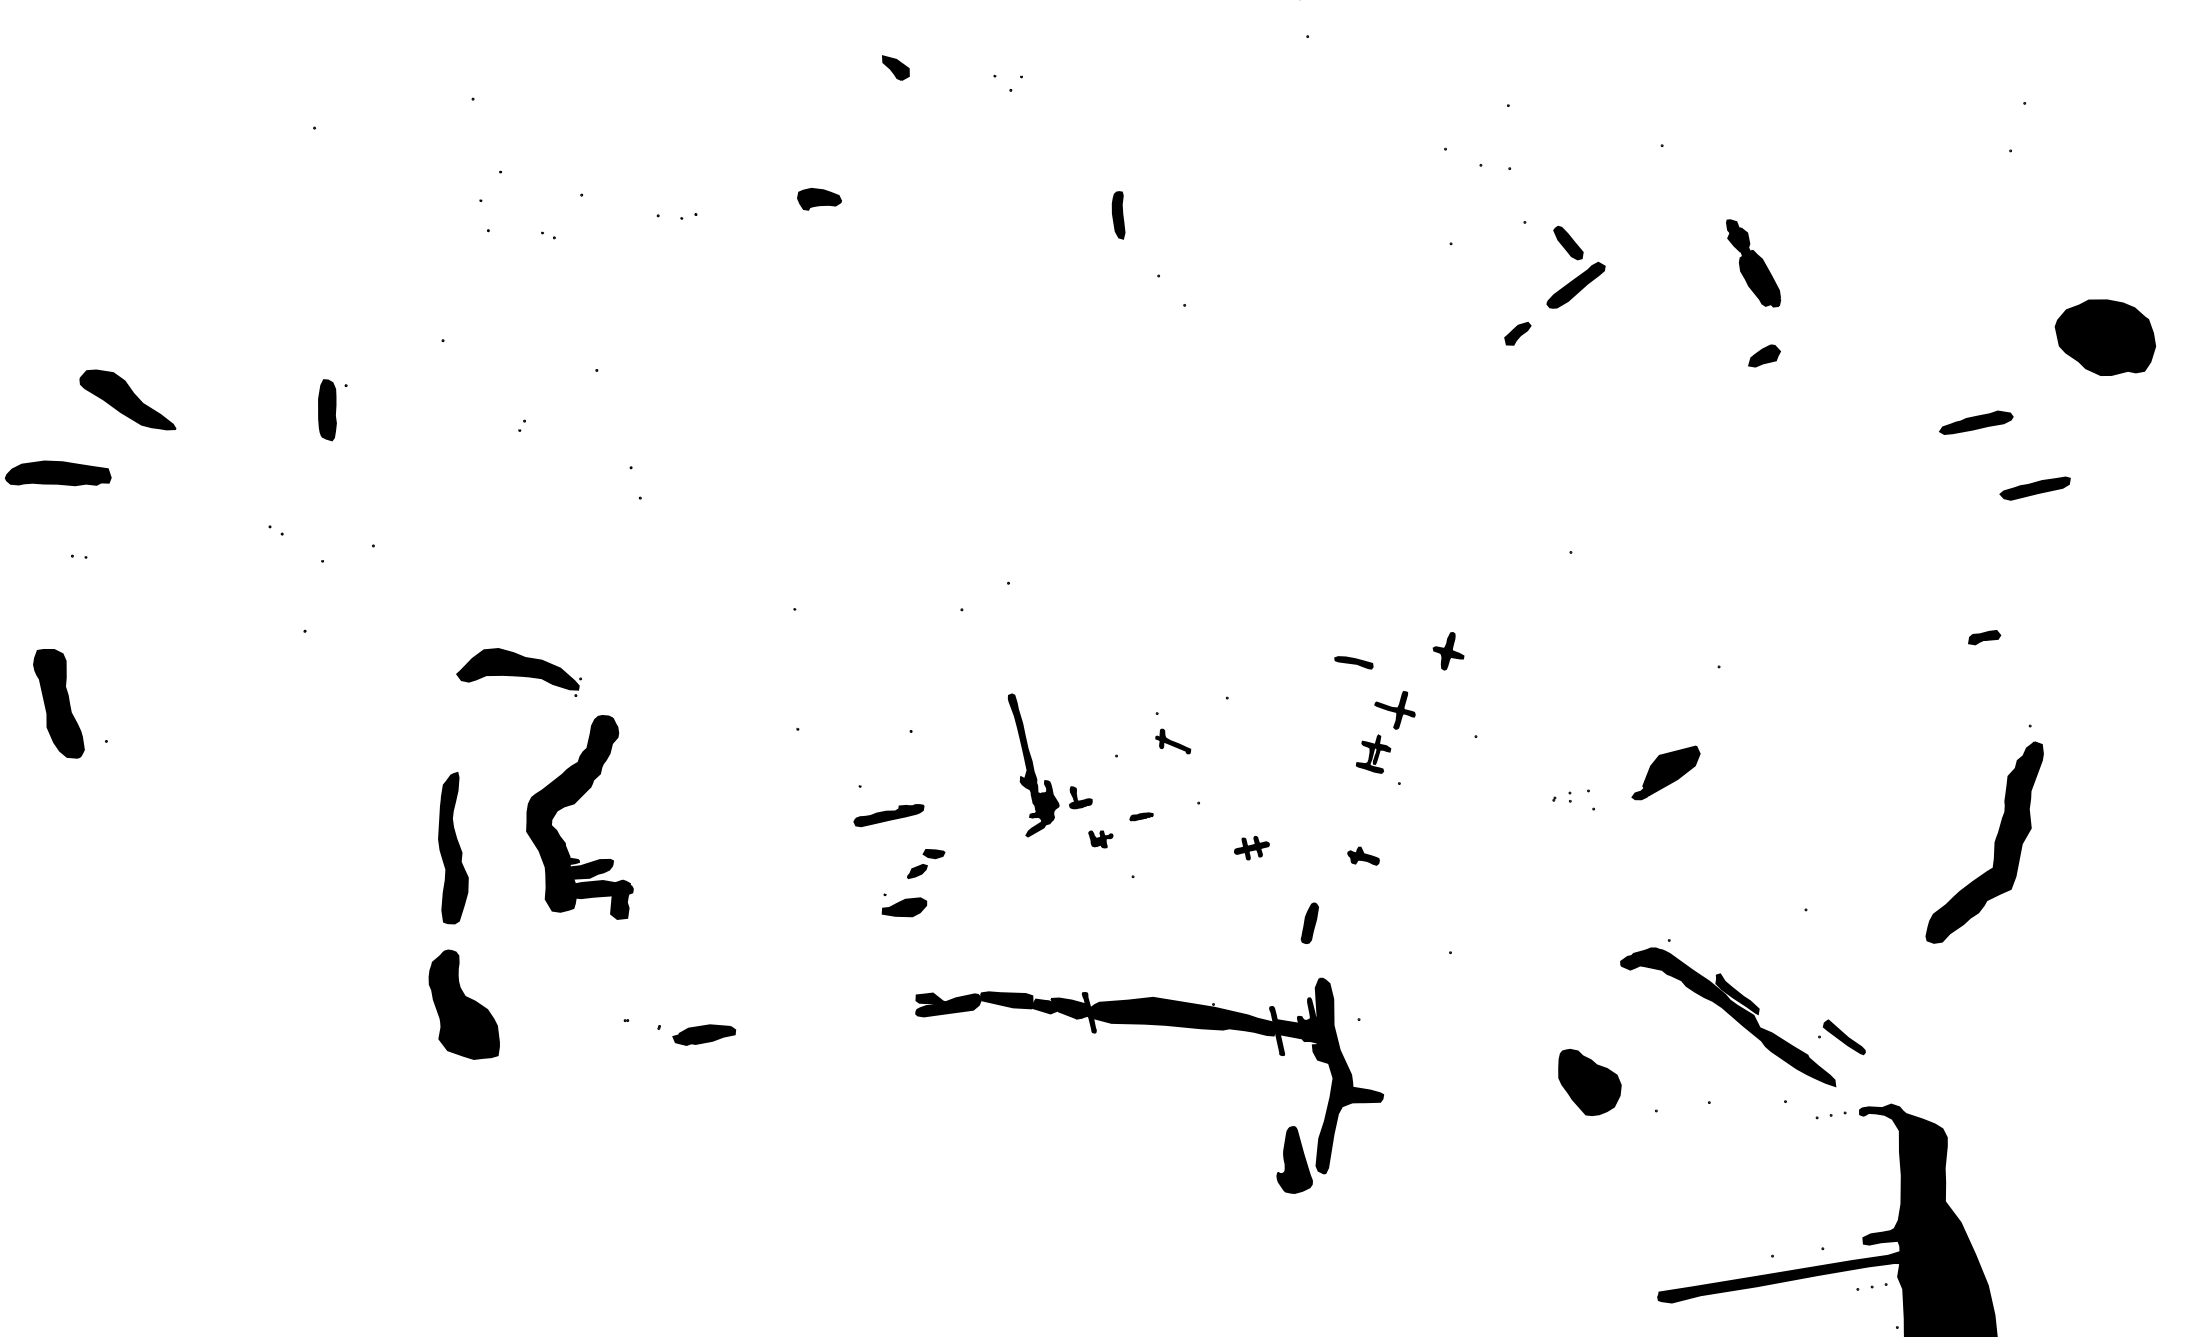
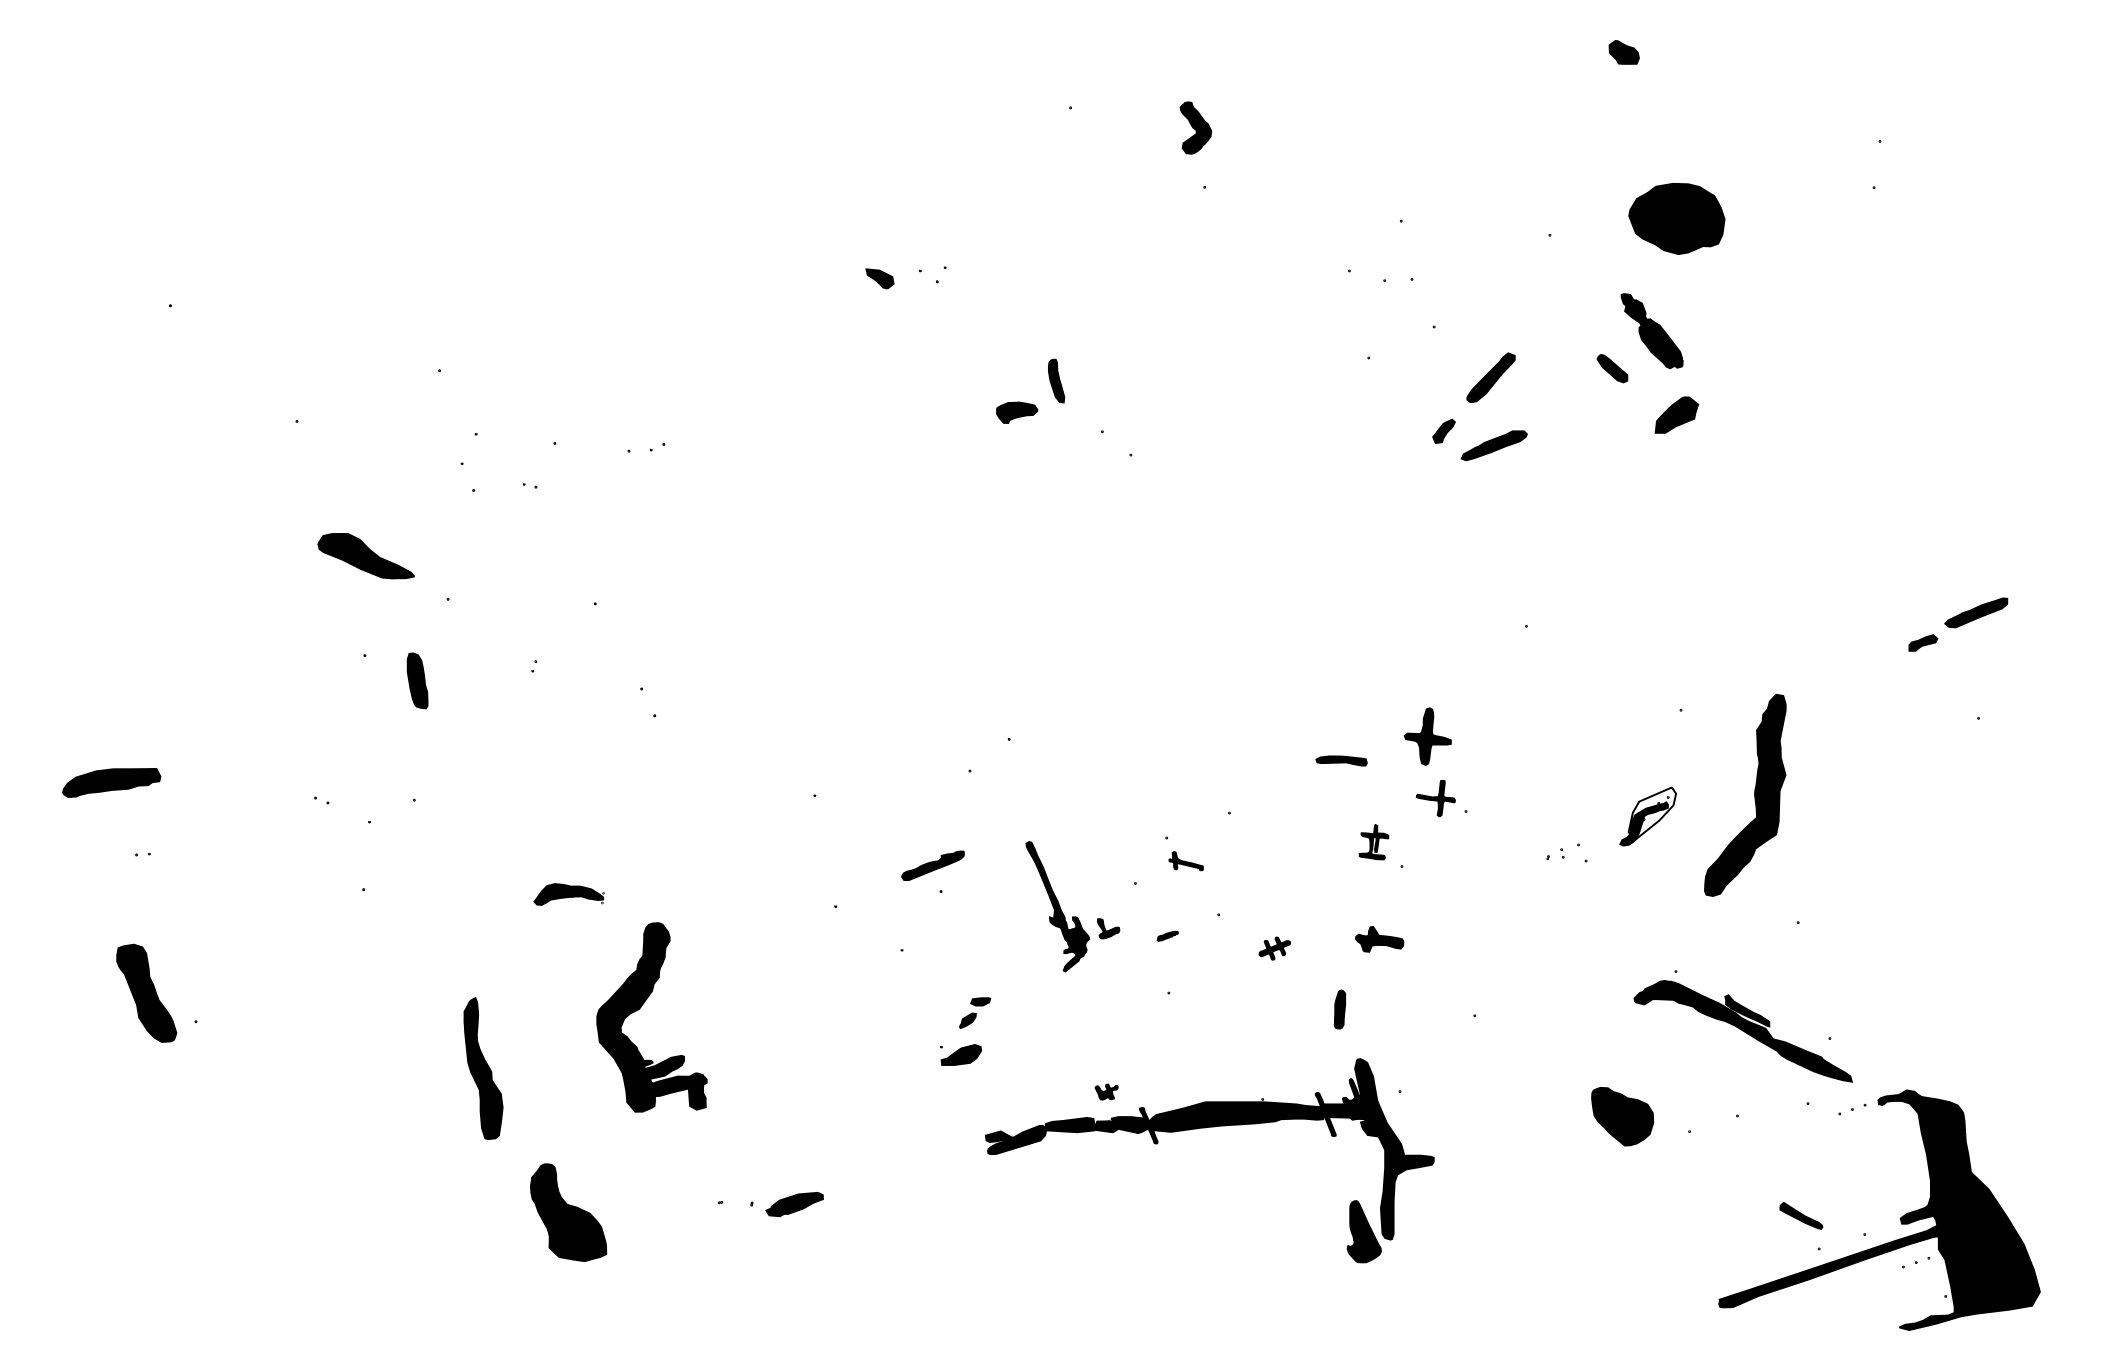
part: (895, 68) -> (879, 278), moved
part: (819, 200) -> (1017, 412), moved
part: (1568, 242) -> (1612, 368), moved
part: (2104, 337) -> (1676, 218), moved
part: (1764, 355) -> (1676, 414), size x1.6
part: (127, 399) -> (365, 556), moved
part: (327, 409) -> (417, 680), moved
part: (1975, 423) -> (1493, 445), moved
part: (2035, 487) -> (1976, 612), moved
part: (1448, 650) -> (1427, 735), size x1.6
part: (1353, 661) -> (1341, 760), size x1.4
part: (519, 671) -> (568, 894), size x0.6
part: (1394, 709) -> (1435, 798), moved
fill: (1671, 770) -> (1652, 813), removed
part: (888, 814) -> (932, 865), moved
part: (1100, 838) -> (1106, 1091), moved
part: (1994, 843) -> (1754, 794), moved
part: (453, 848) -> (483, 1068), moved
part: (1363, 856) -> (1379, 939), size x1.6
part: (1845, 1036) -> (1801, 1215), moved

